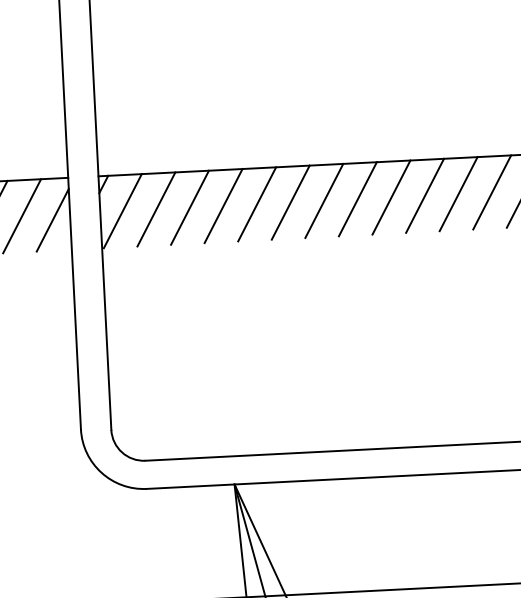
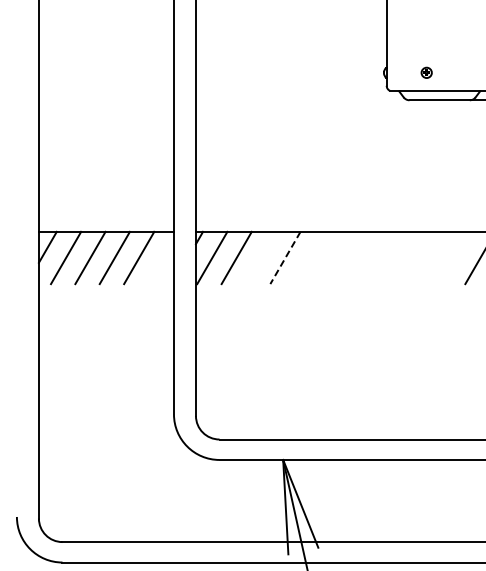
line: (457, 193) -> (455, 257), removed
line: (424, 195) -> (431, 257), removed
line: (391, 196) -> (407, 257), removed
line: (357, 198) -> (382, 257), removed
line: (324, 200) -> (358, 257), removed
line: (291, 201) -> (334, 257), removed
line: (256, 203) -> (309, 257), removed
line: (223, 206) -> (285, 258), solid -> dashed
line: (190, 207) -> (261, 257), removed
line: (51, 219) -> (160, 261), removed

